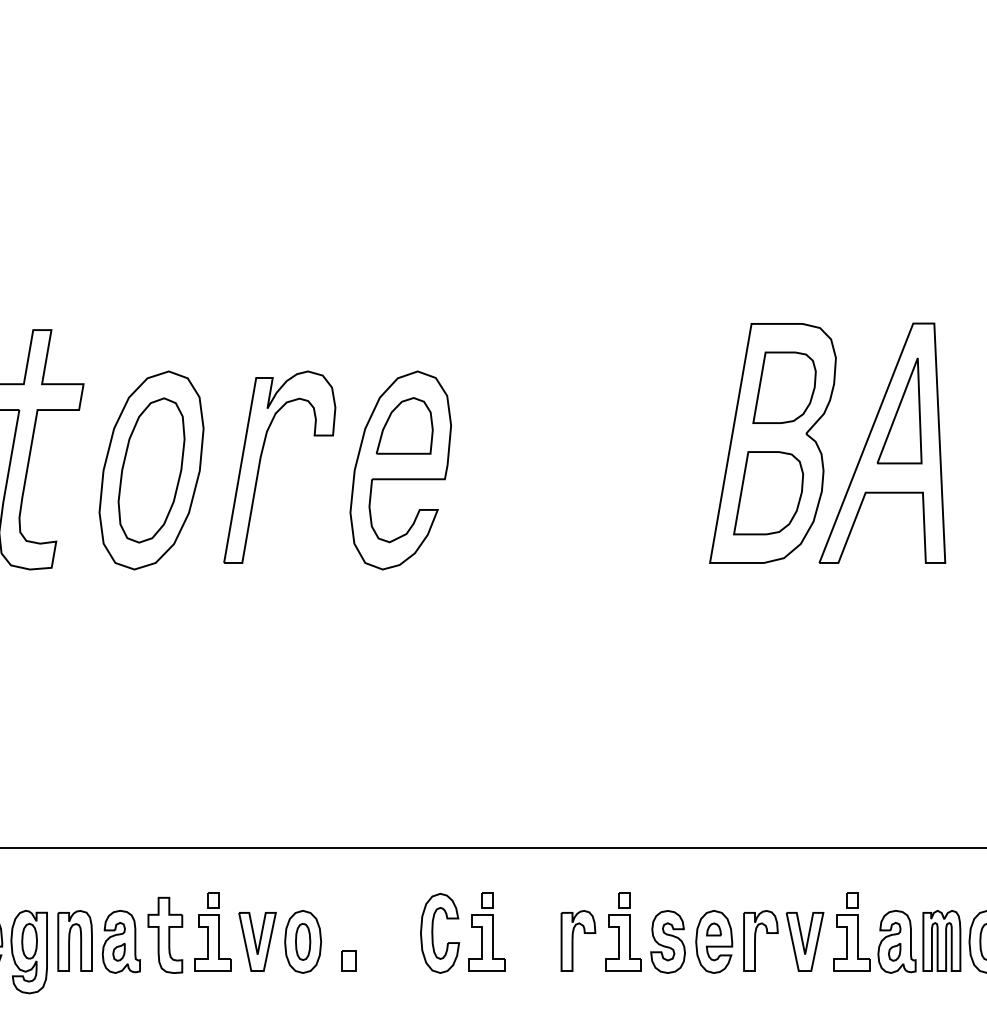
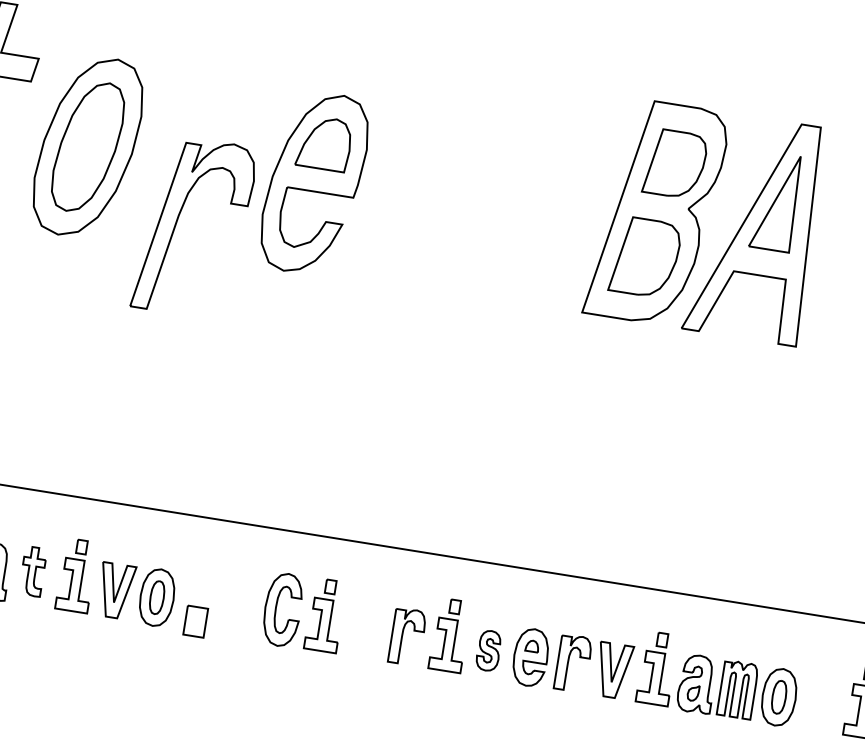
part: (260, 465) -> (177, 222), moved
part: (165, 934) -> (33, 570), size x0.7
part: (667, 941) -> (488, 650), size x0.7
part: (348, 960) -> (195, 621), size x1.6

